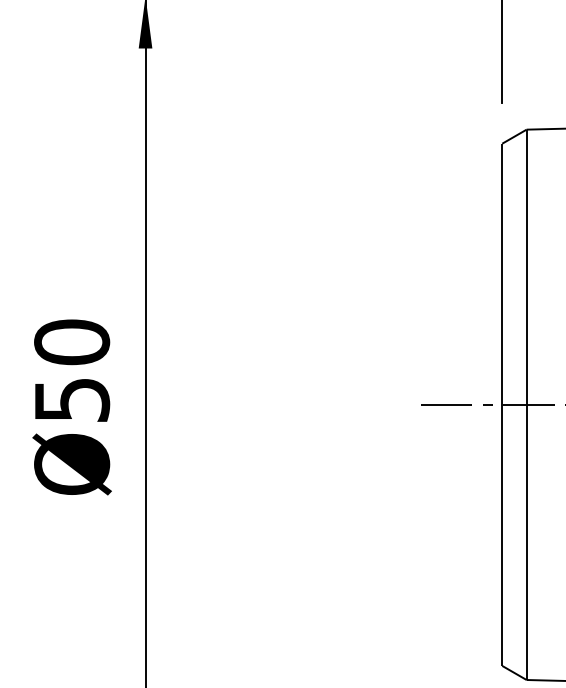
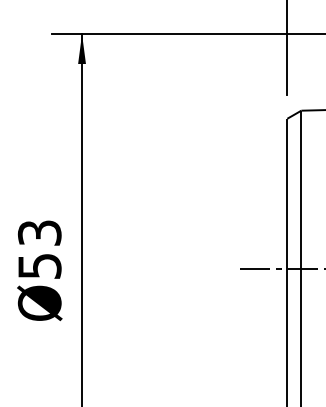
text: (71, 343) -> (39, 233), Ø50 -> Ø53

